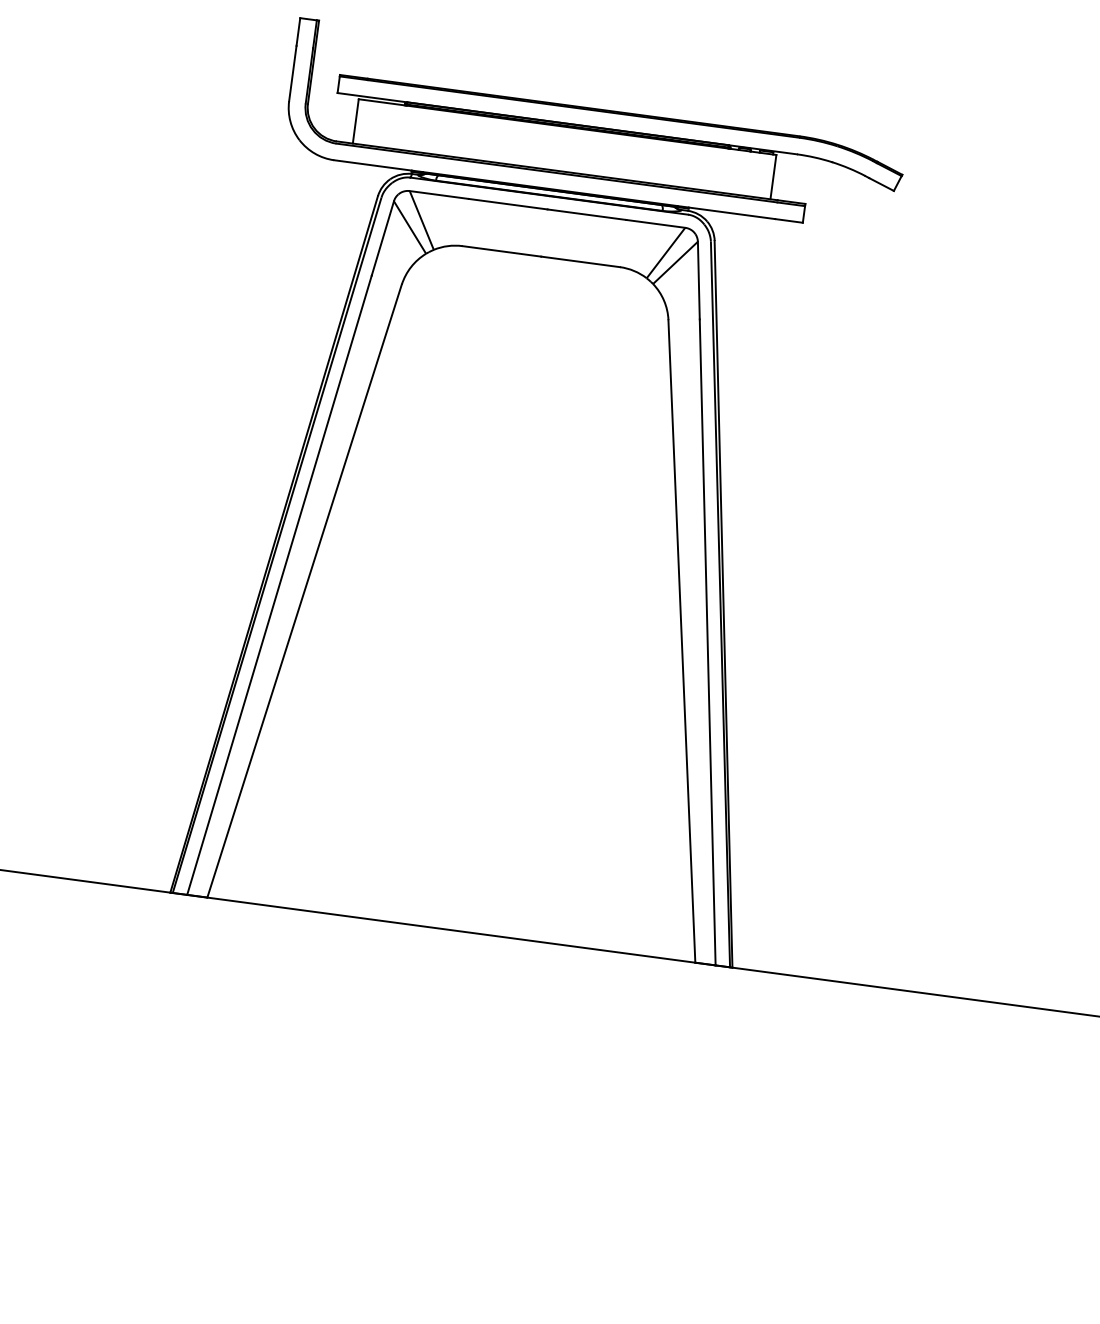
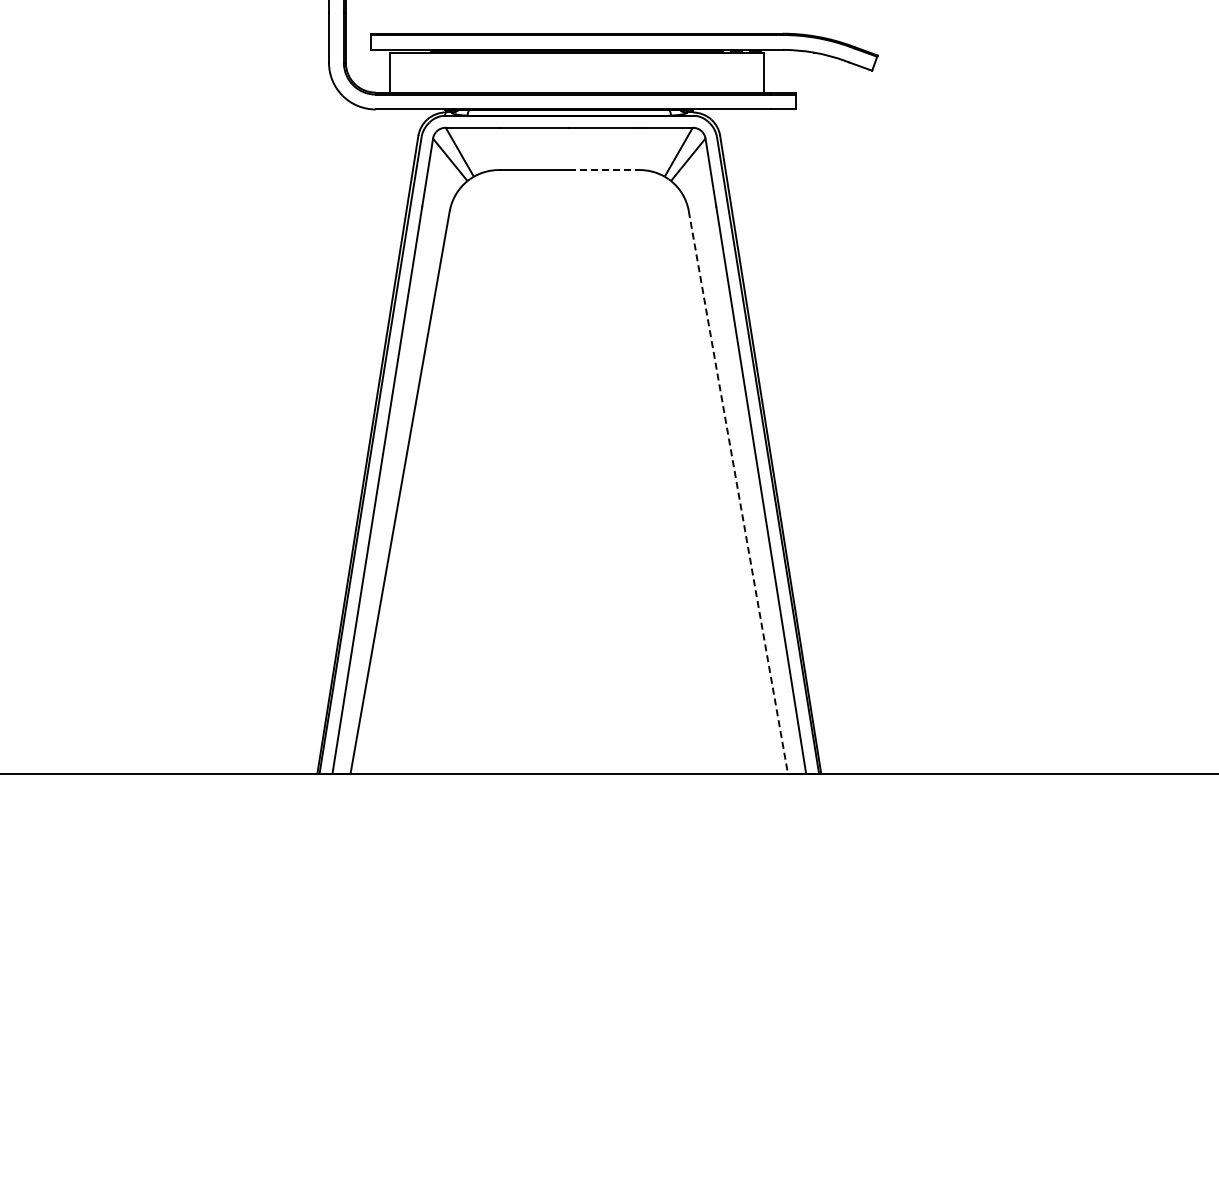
line: (581, 262) -> (605, 170), solid -> dashed
line: (682, 641) -> (738, 492), solid -> dashed

